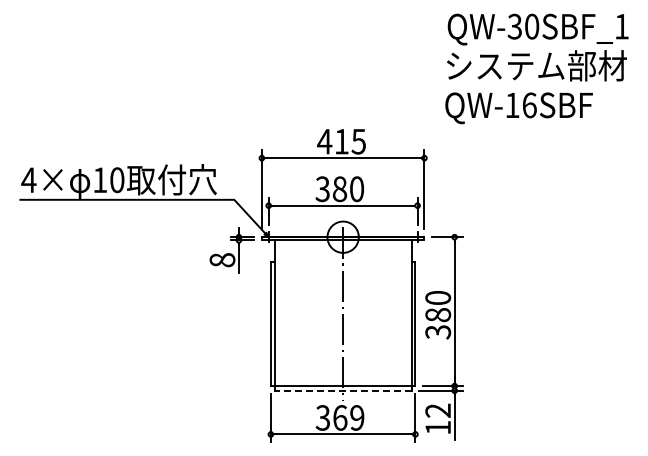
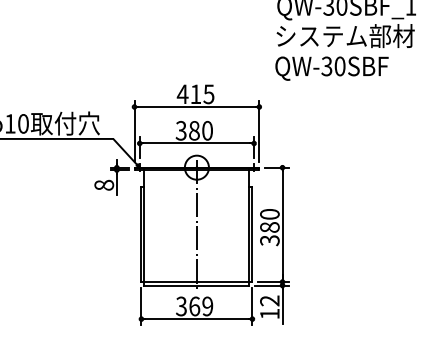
text: (520, 105) -> (333, 66), QW-16SBF -> QW-30SBF
line: (342, 390) -> (196, 285), dashed -> solid

